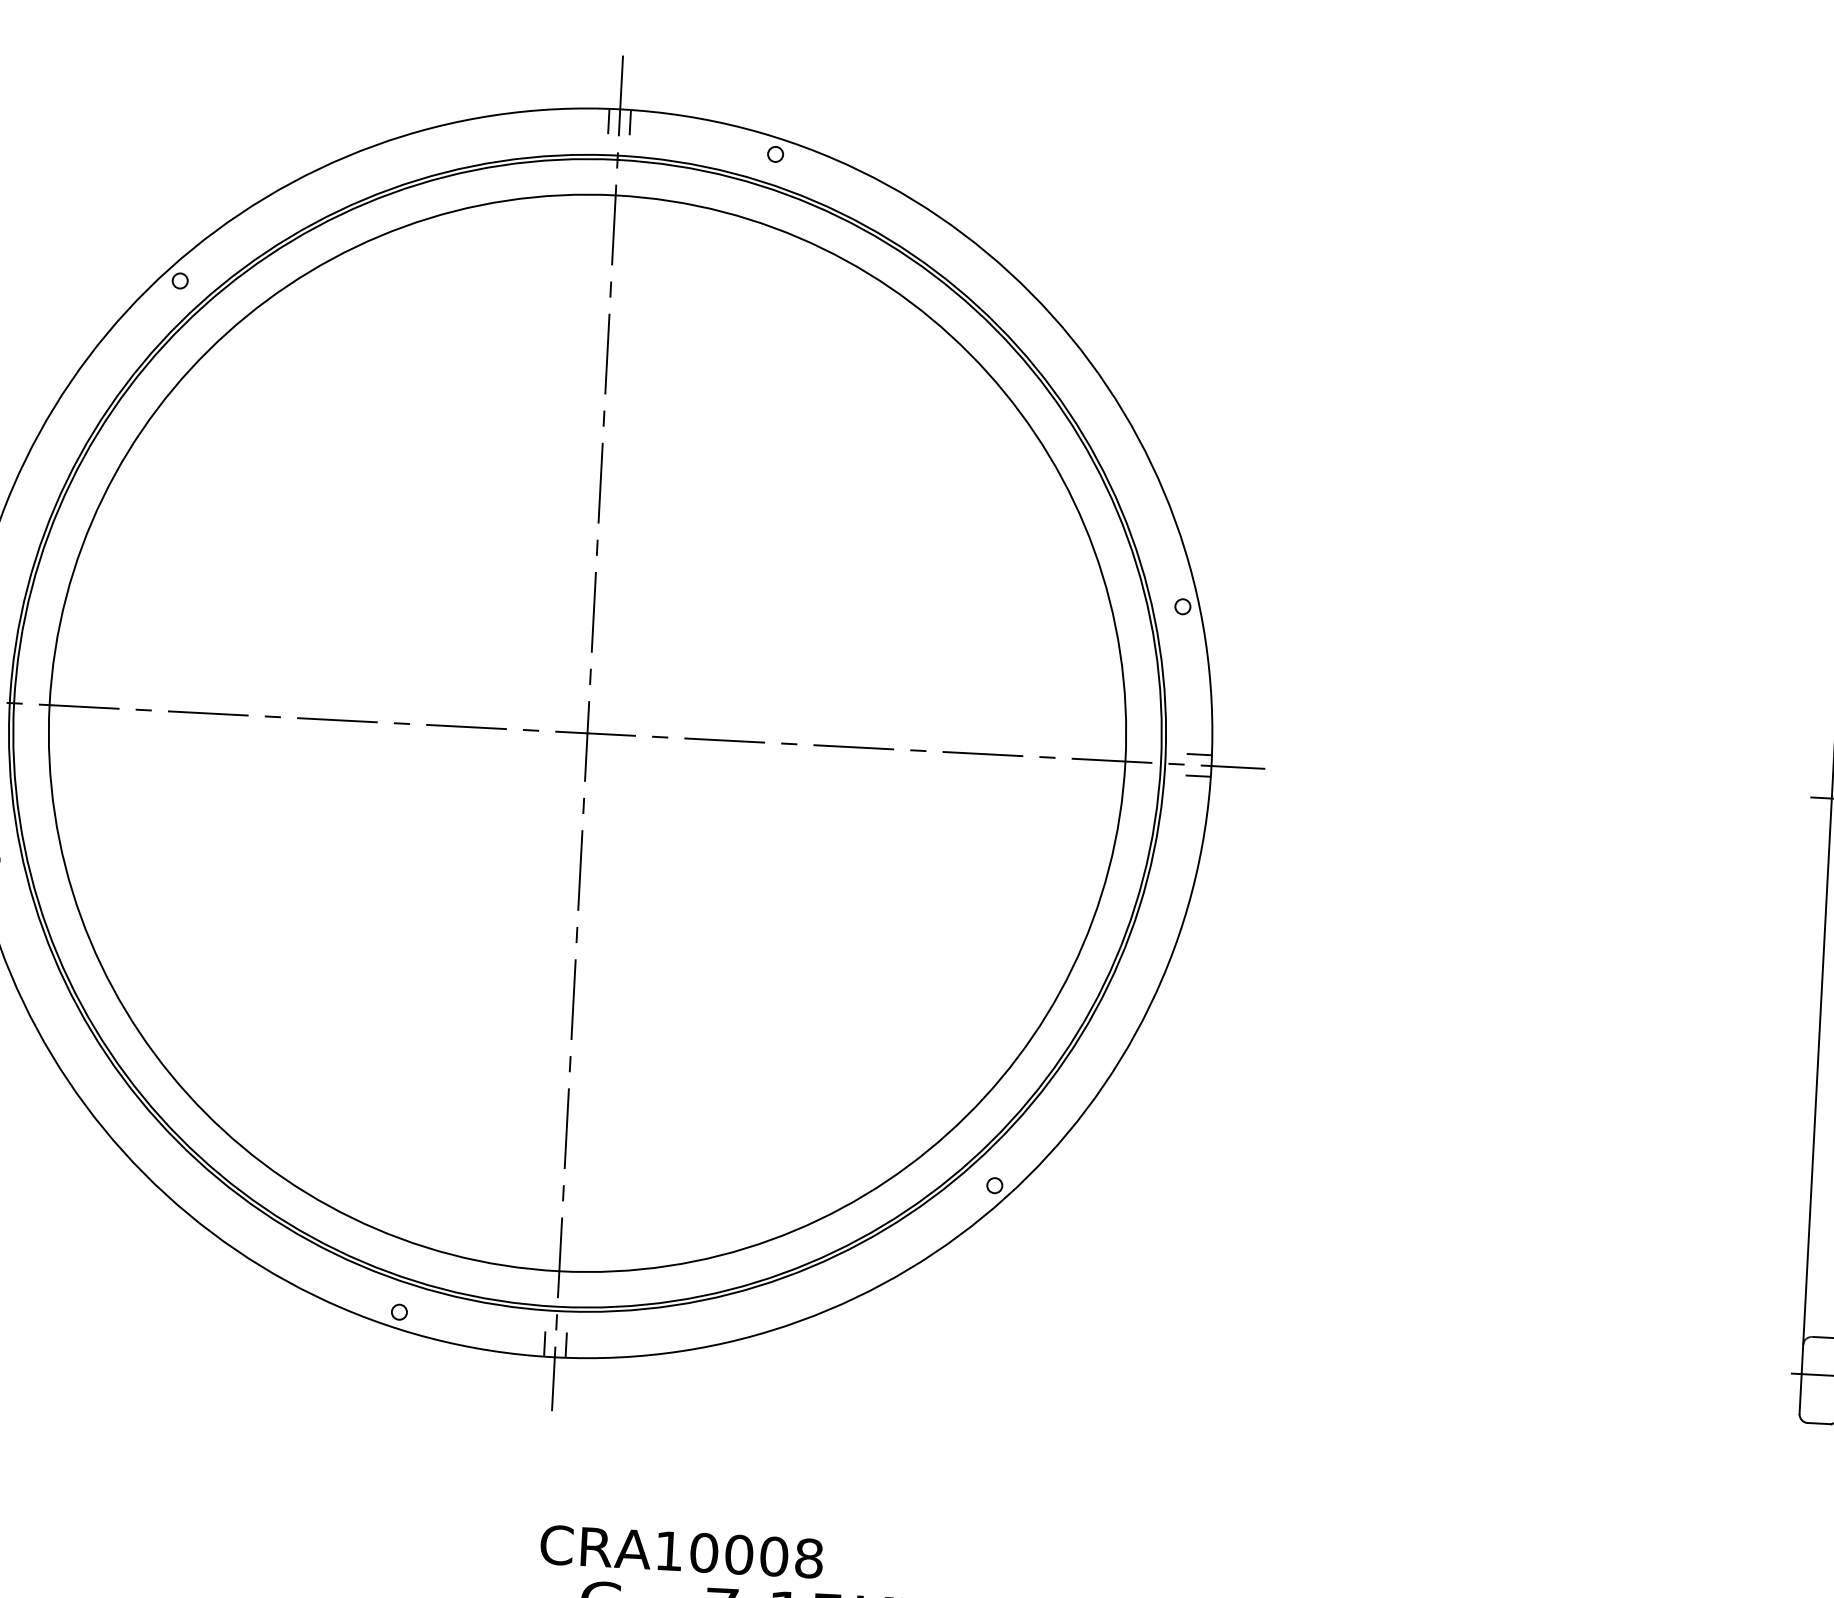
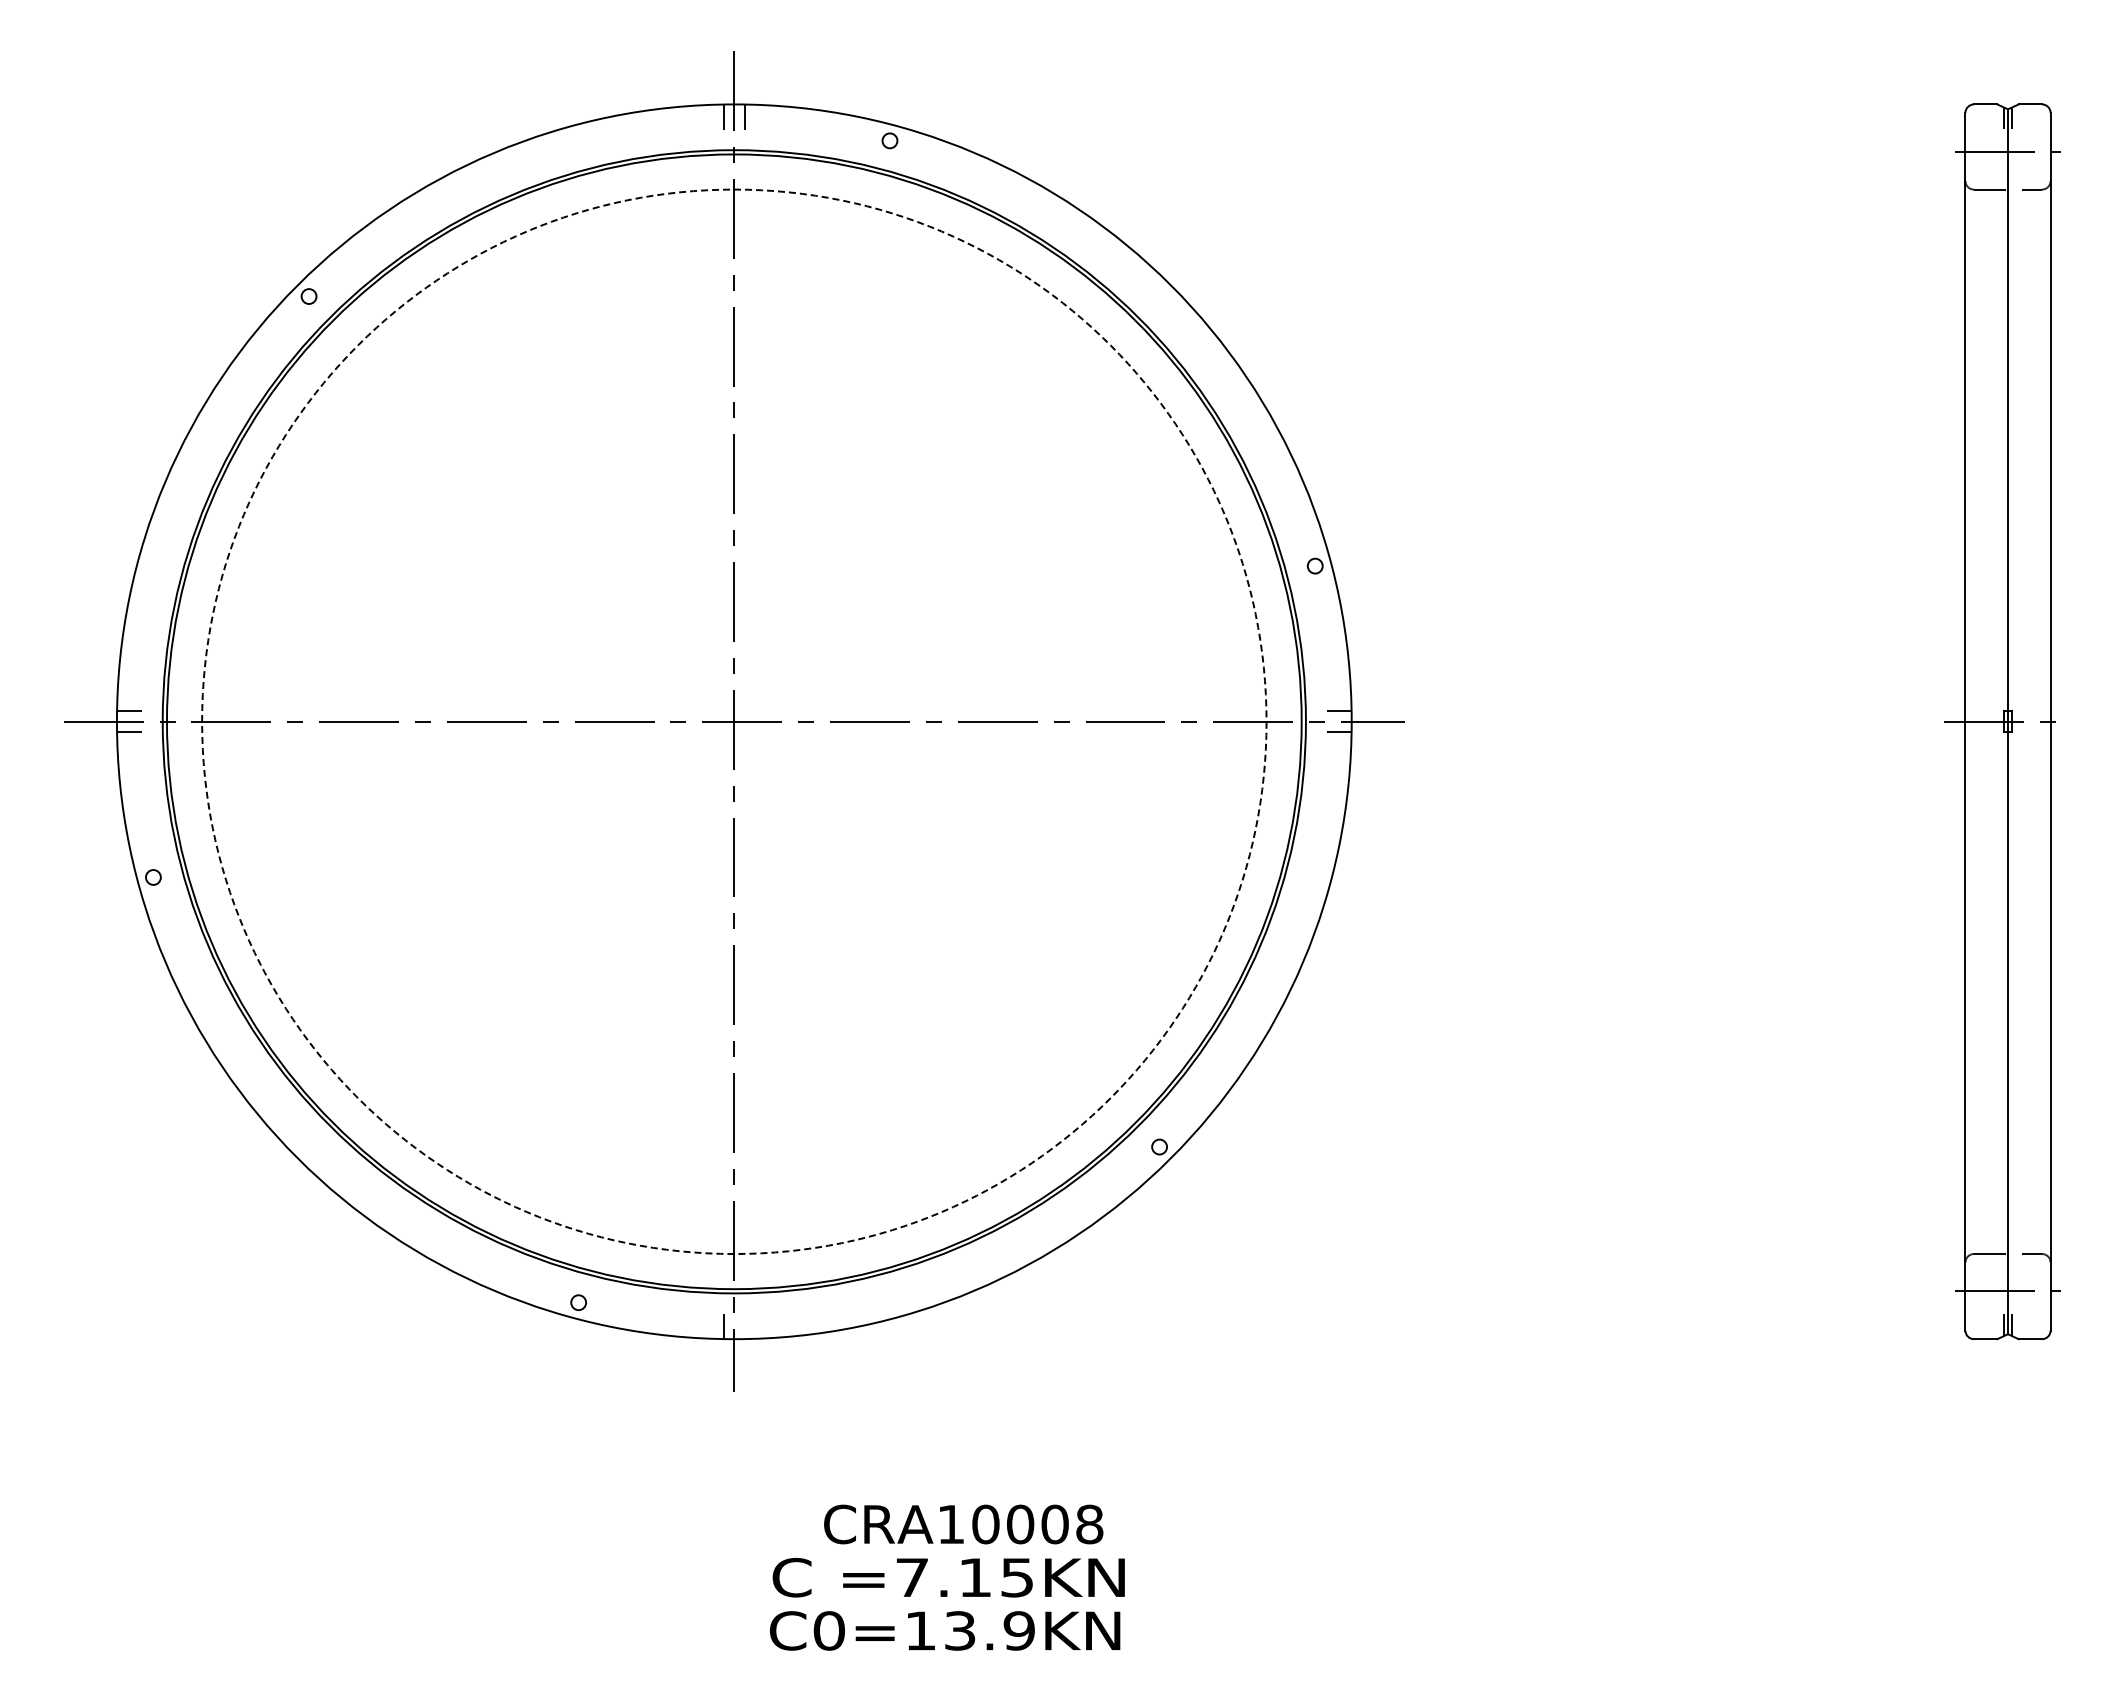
circle: (587, 733) -> (734, 721), solid -> dashed
line: (565, 1345) -> (744, 1326), removed
text: (681, 1551) -> (963, 1524), moved

